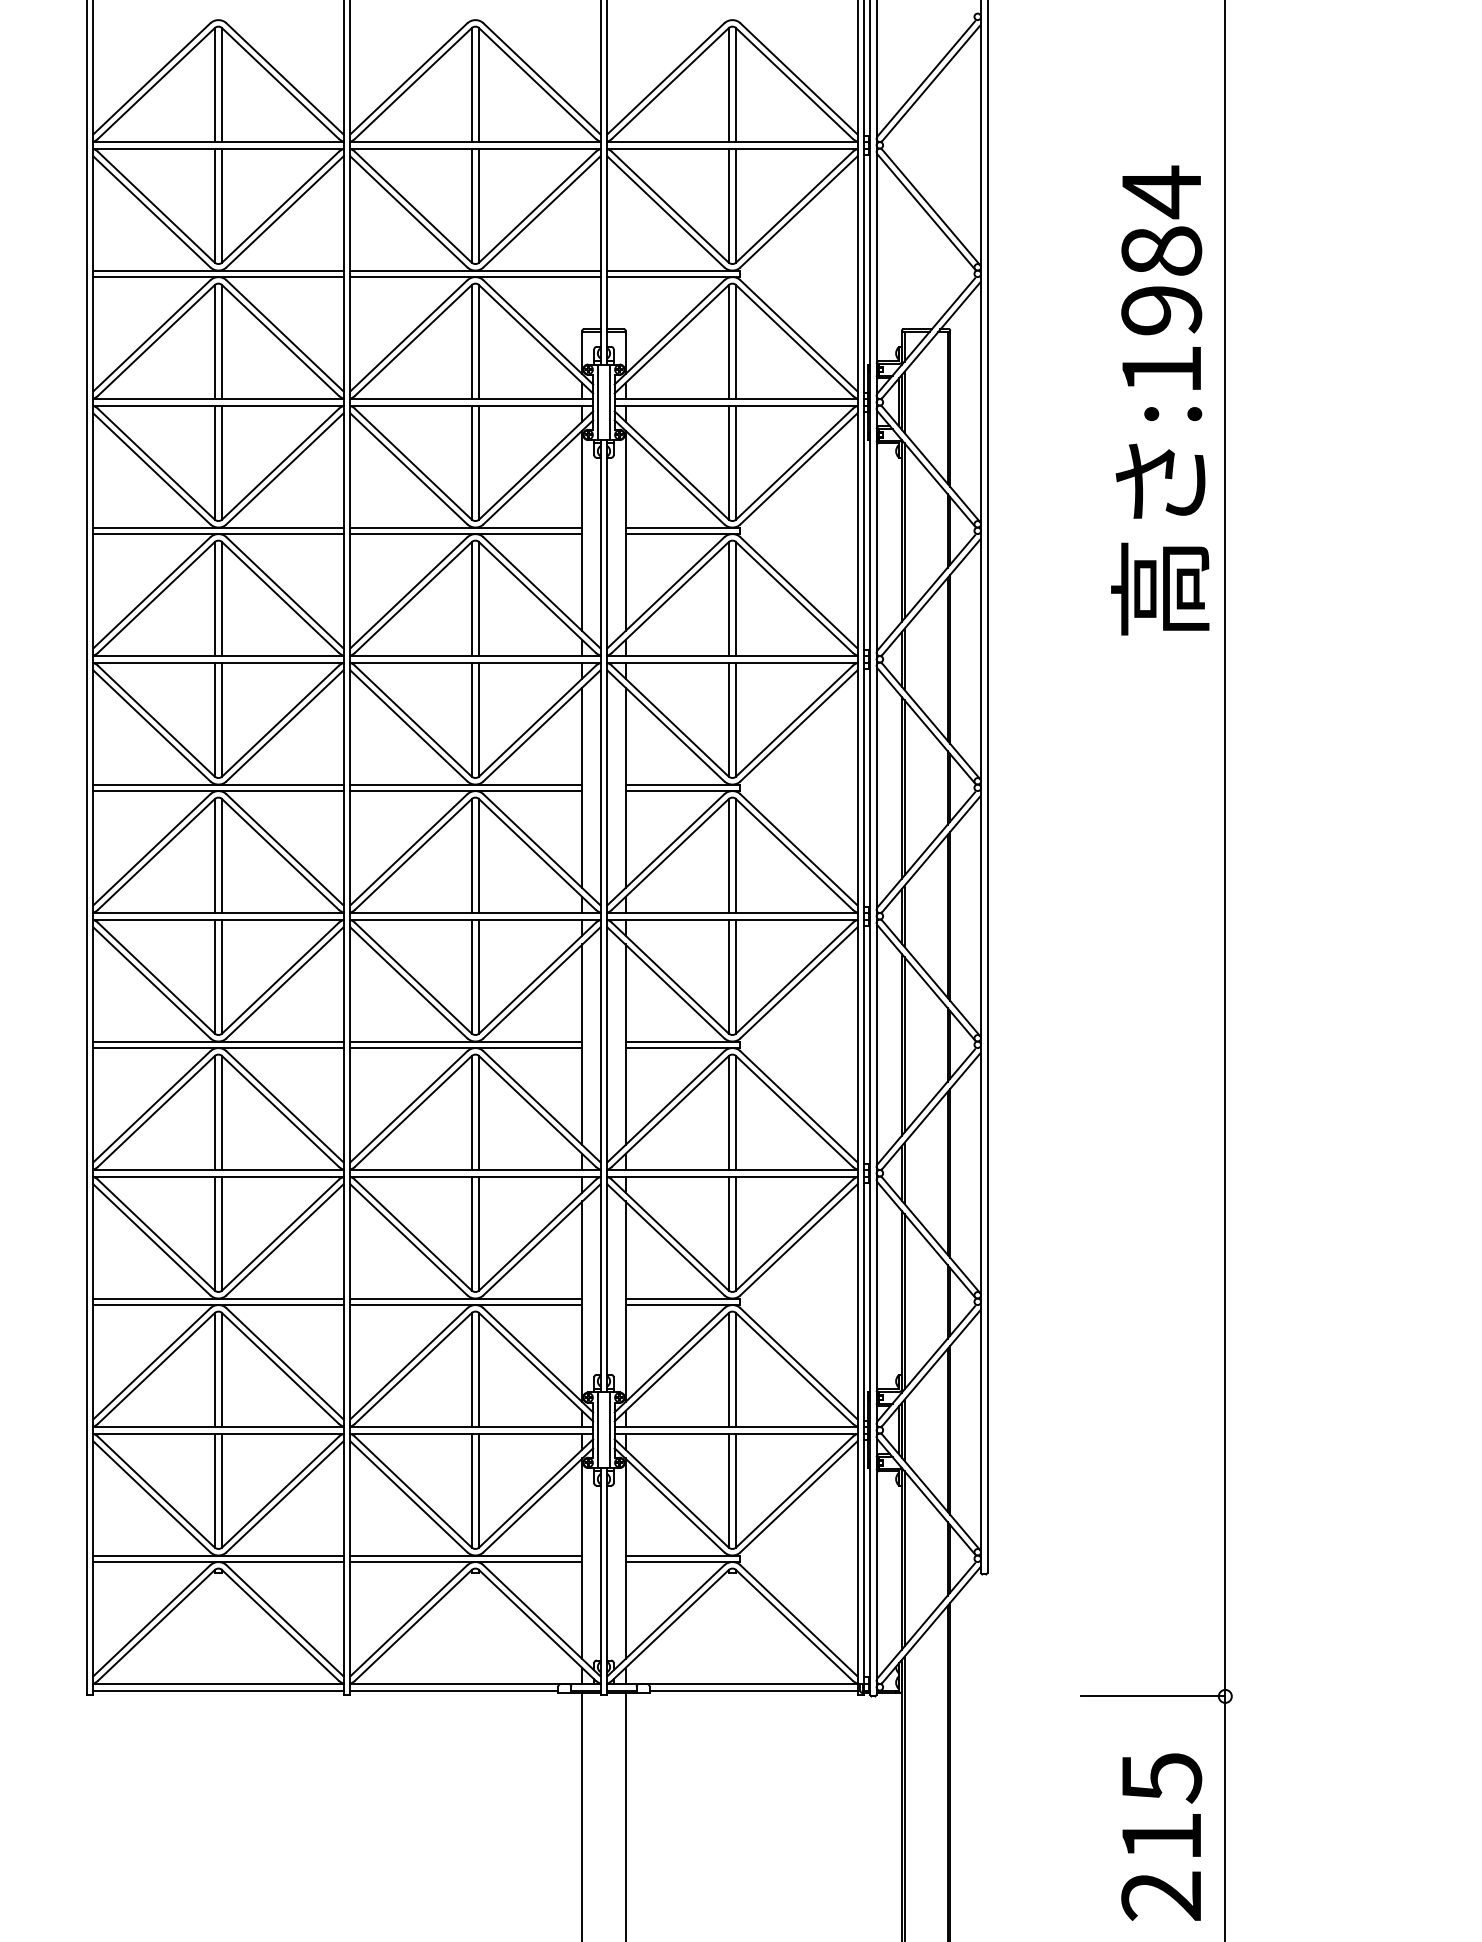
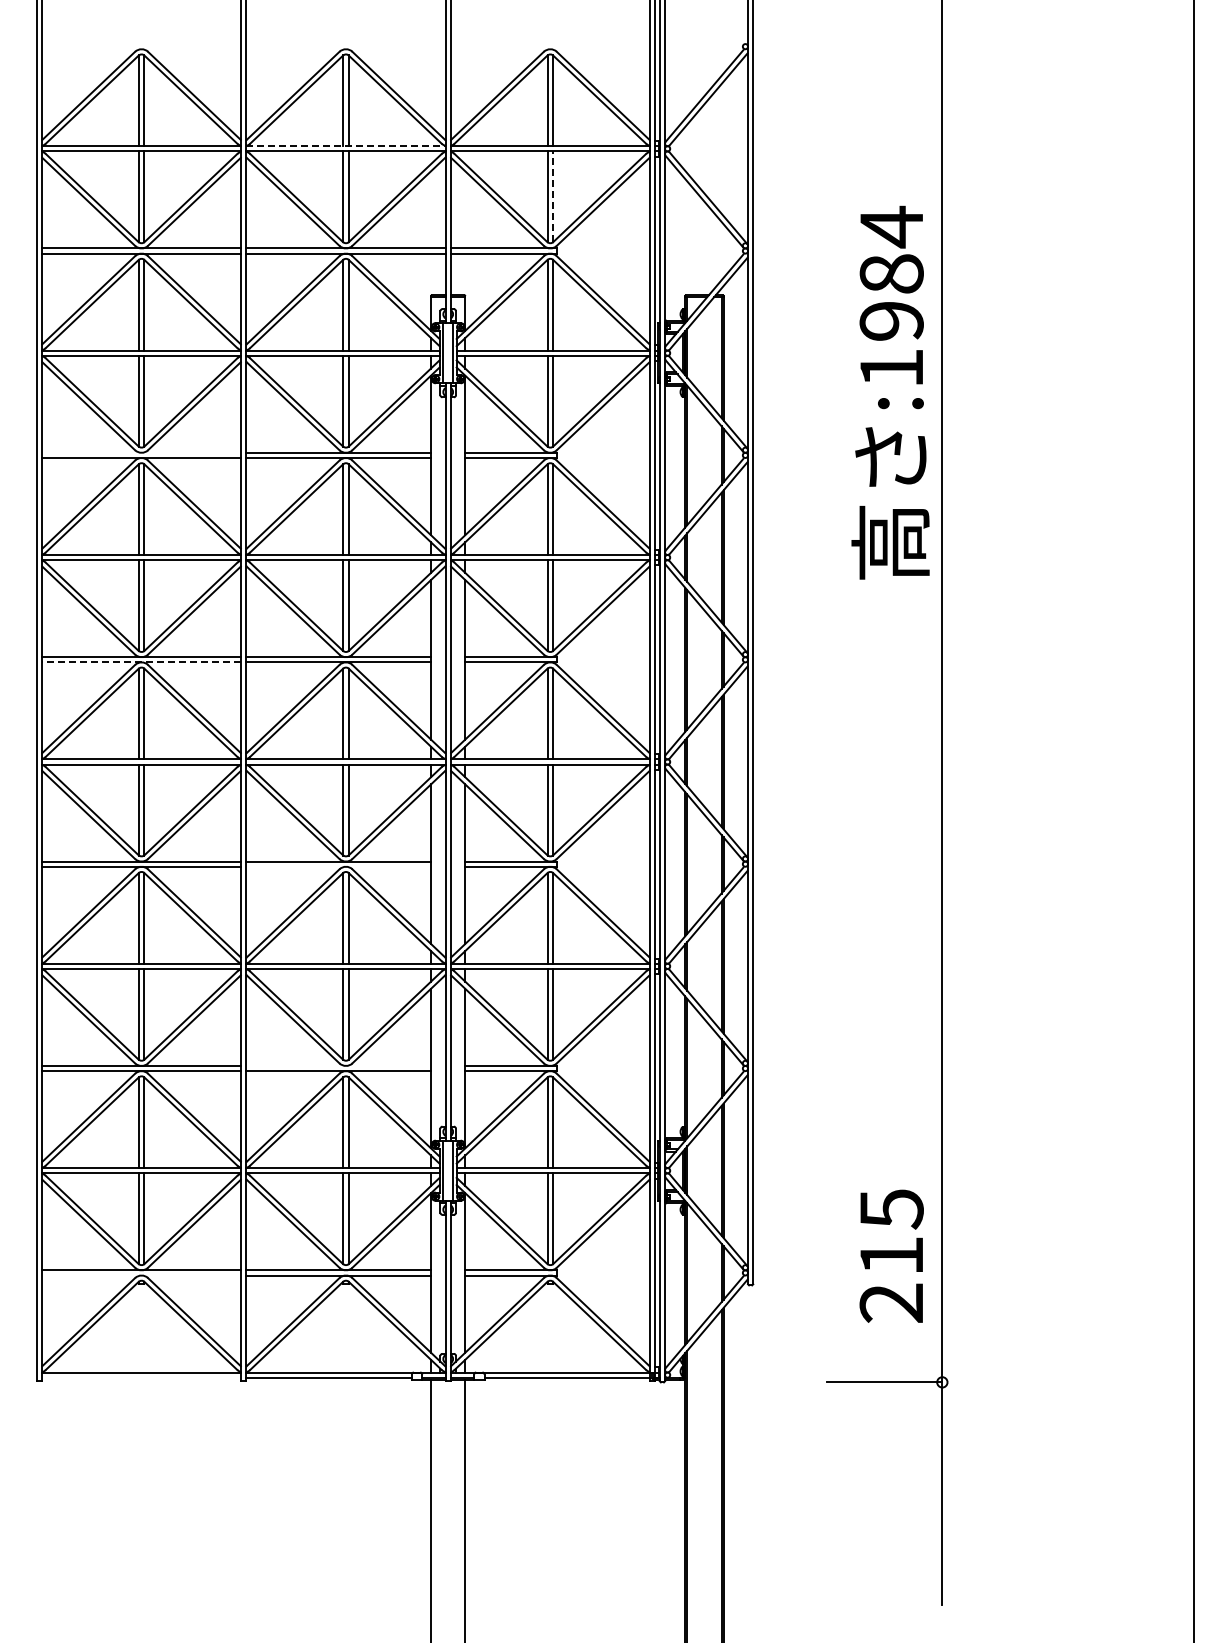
line: (476, 142) -> (346, 146), solid -> dashed
line: (735, 205) -> (552, 196), solid -> dashed
text: (1160, 400) -> (890, 392), moved
line: (218, 527) -> (141, 452), removed
line: (218, 791) -> (141, 662), solid -> dashed
line: (466, 1047) -> (338, 866), removed
line: (466, 1297) -> (338, 1065), removed
line: (218, 1562) -> (141, 1275), removed
line: (218, 1690) -> (141, 1377), removed
text: (1161, 1836) -> (891, 1255), moved

